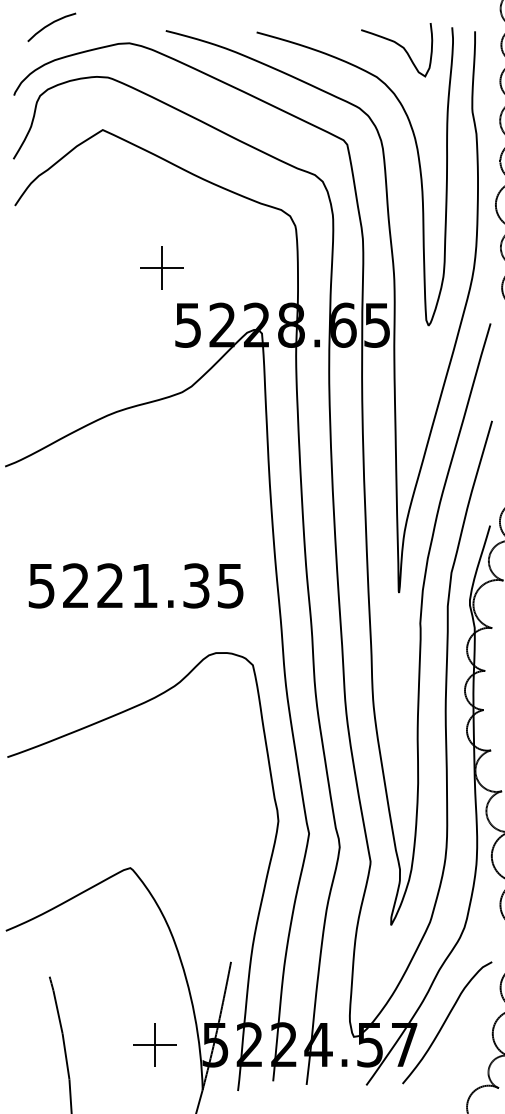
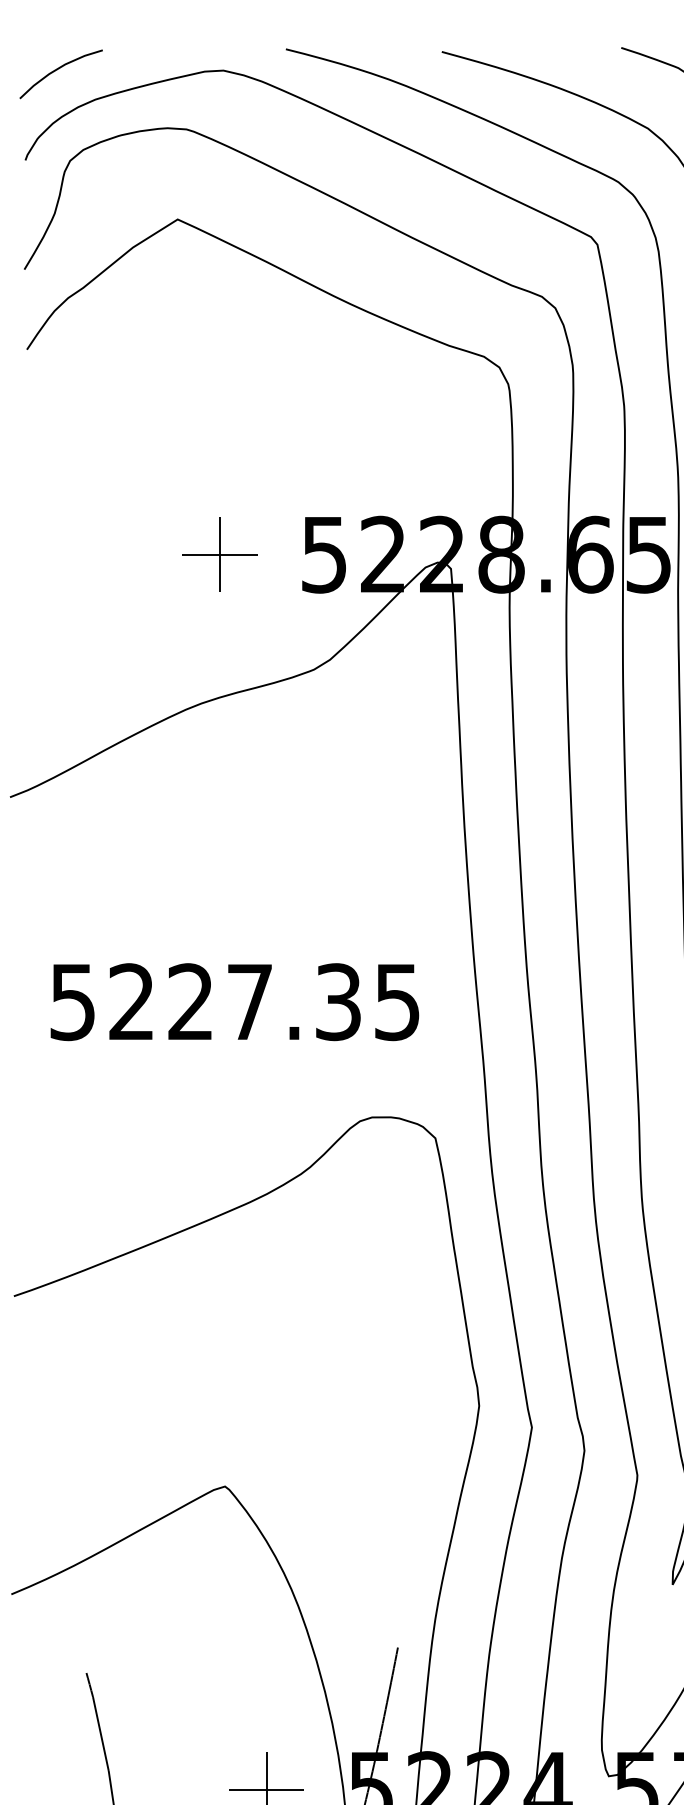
curve: (50, 25) -> (58, 70), moved
part: (161, 267) -> (218, 553), moved
text: (144, 585) -> (249, 1001), 5221.35 -> 5227.35

